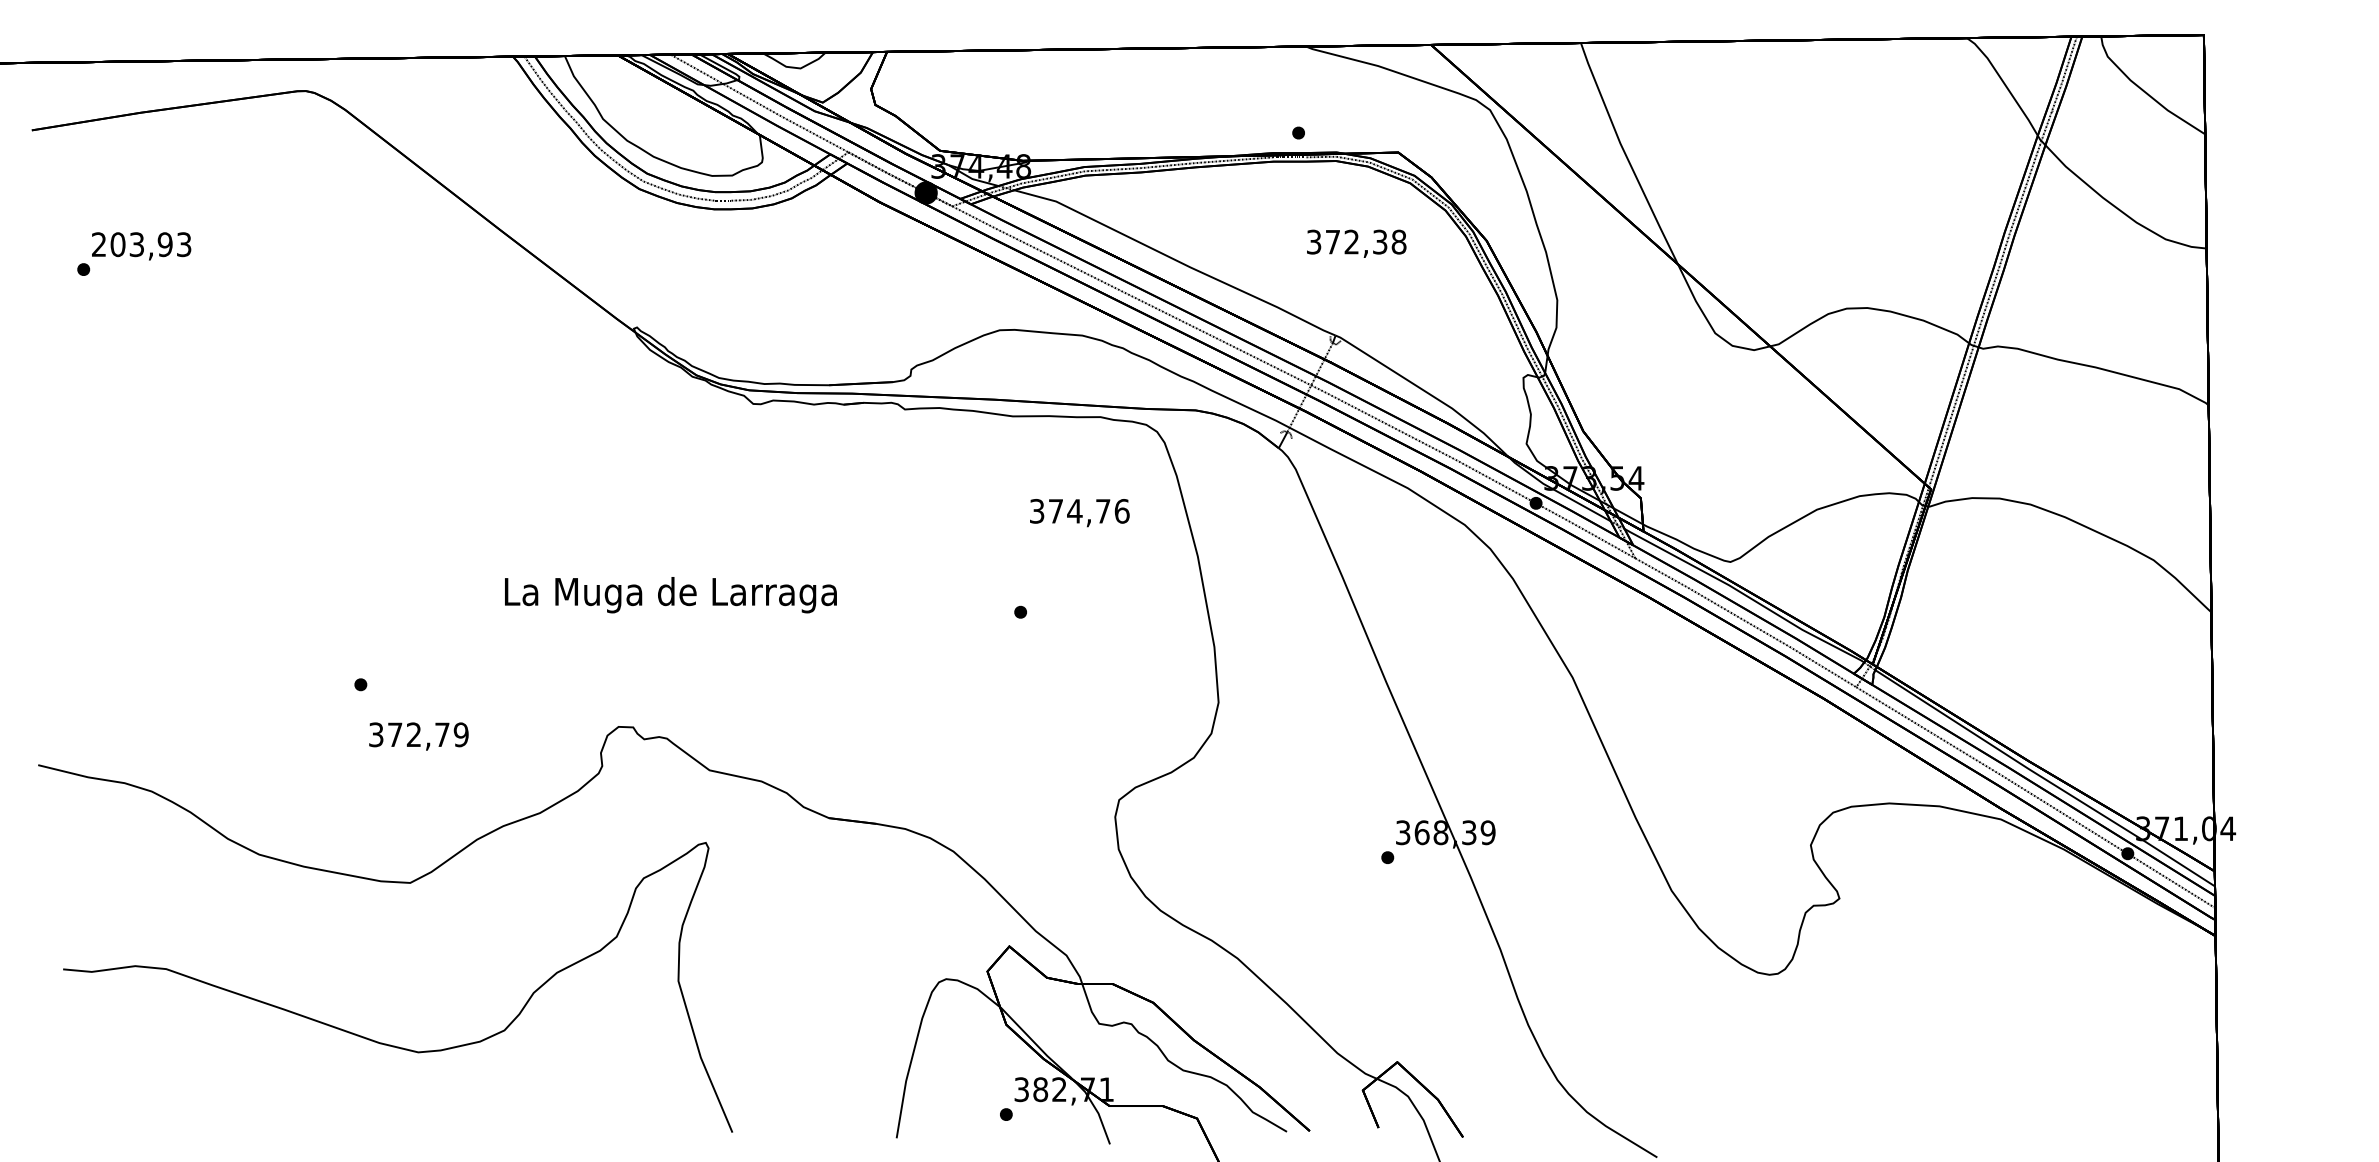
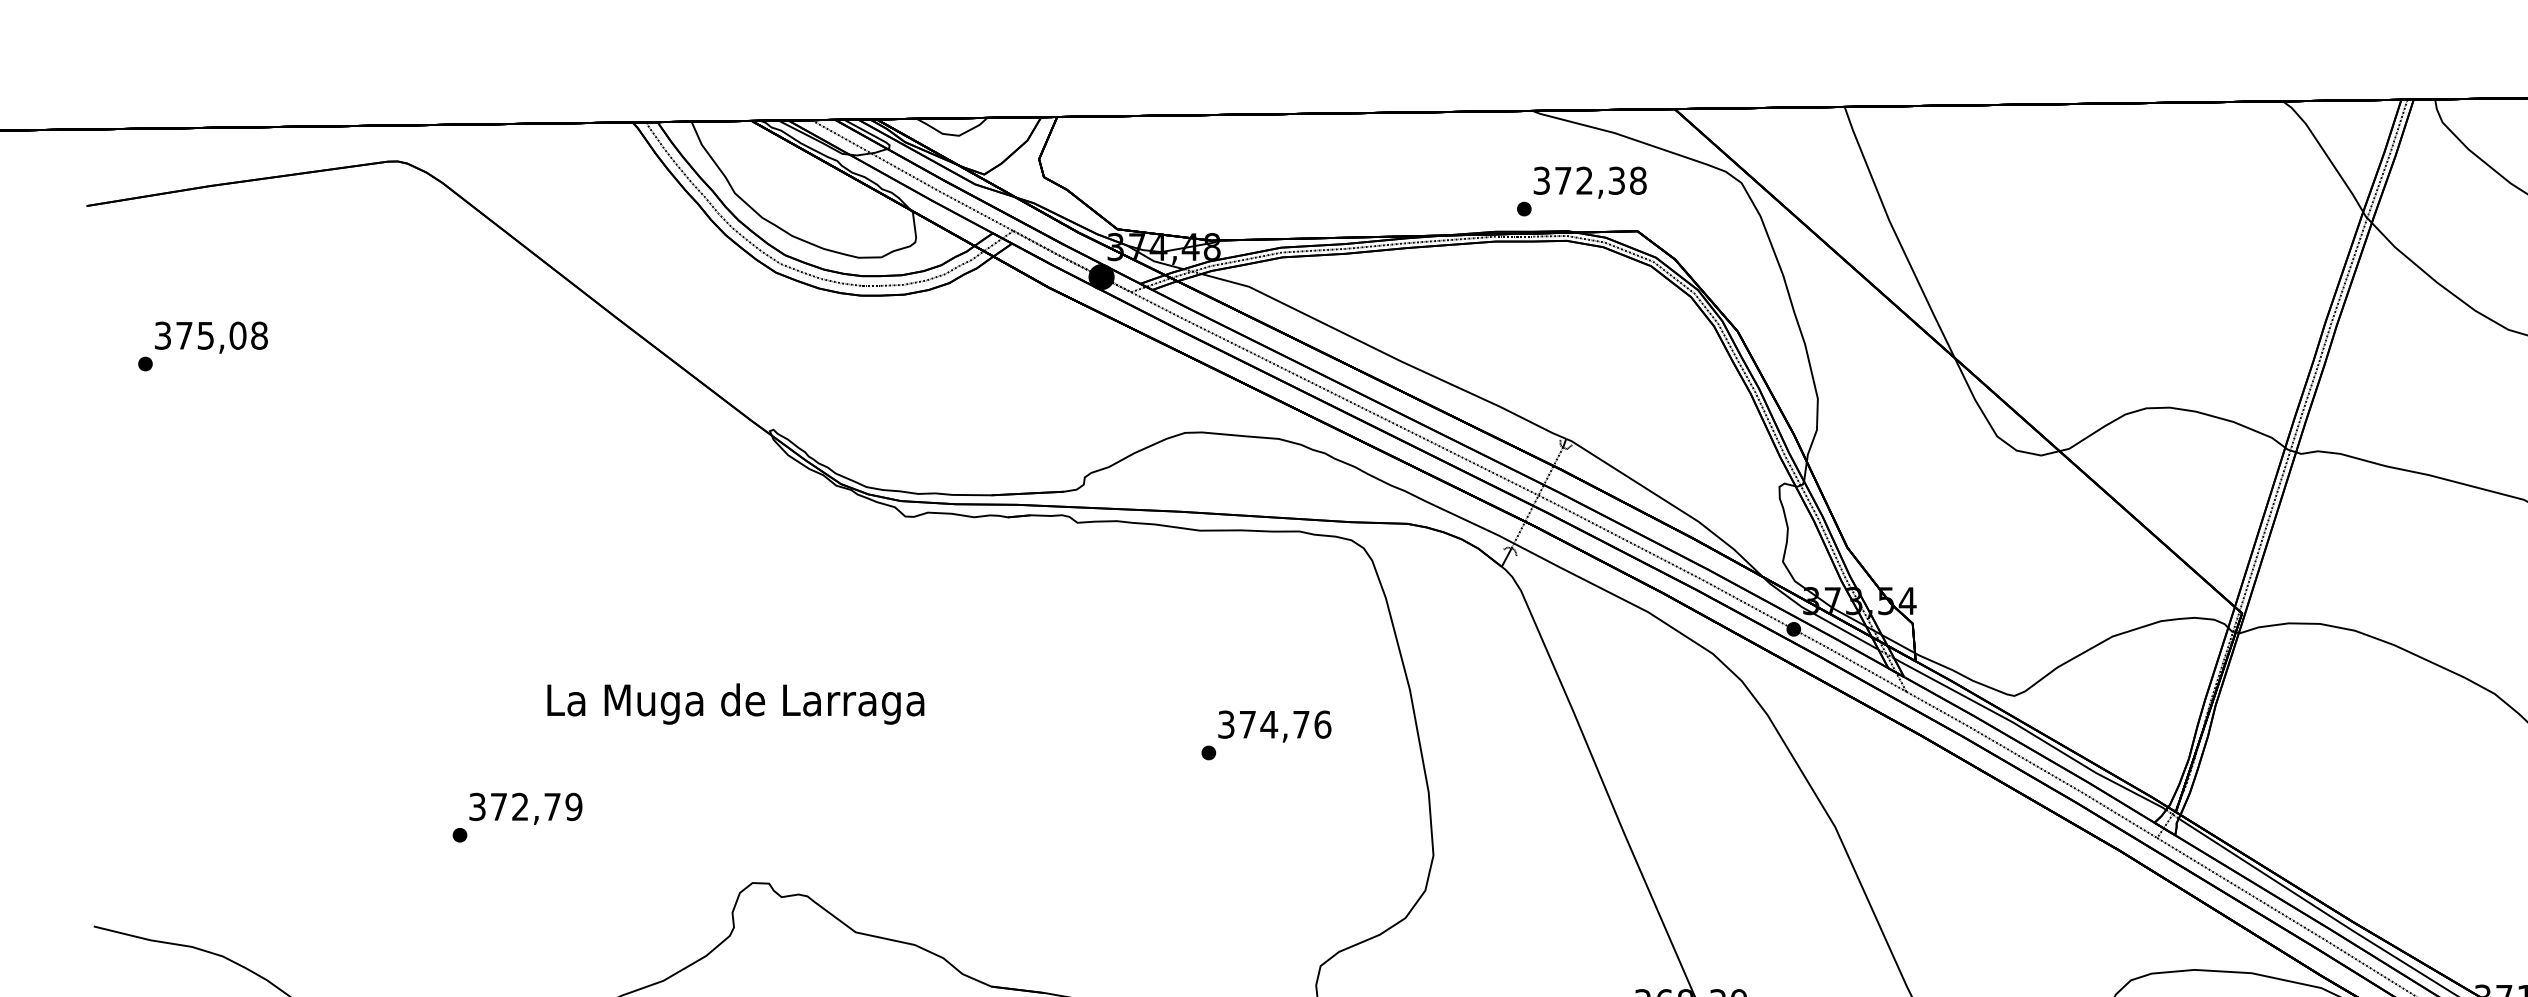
text: (1356, 243) -> (1589, 182), moved
text: (141, 244) -> (211, 335), 203,93 -> 375,08
text: (1079, 513) -> (1274, 727), moved
text: (670, 595) -> (735, 704), moved
text: (418, 736) -> (525, 808), moved

